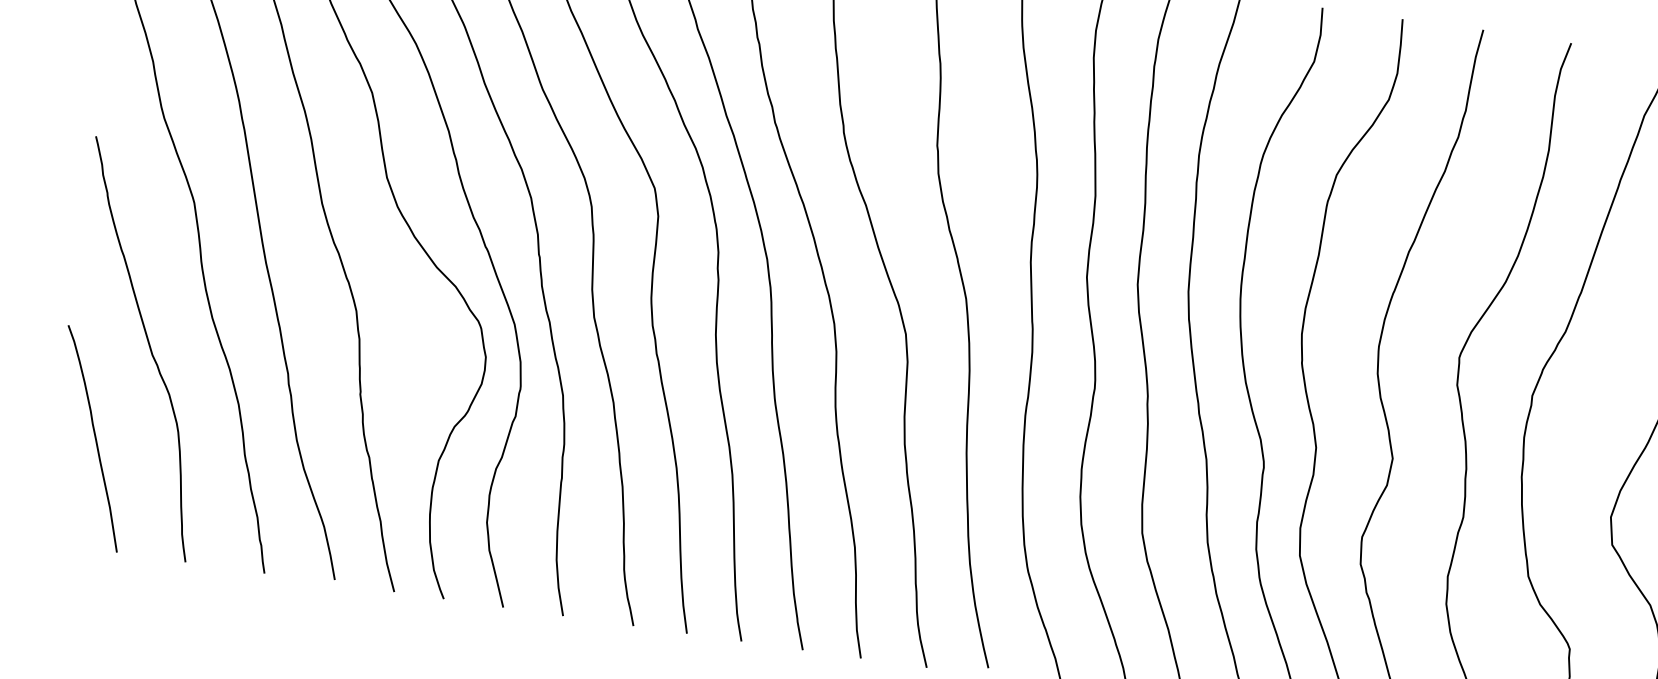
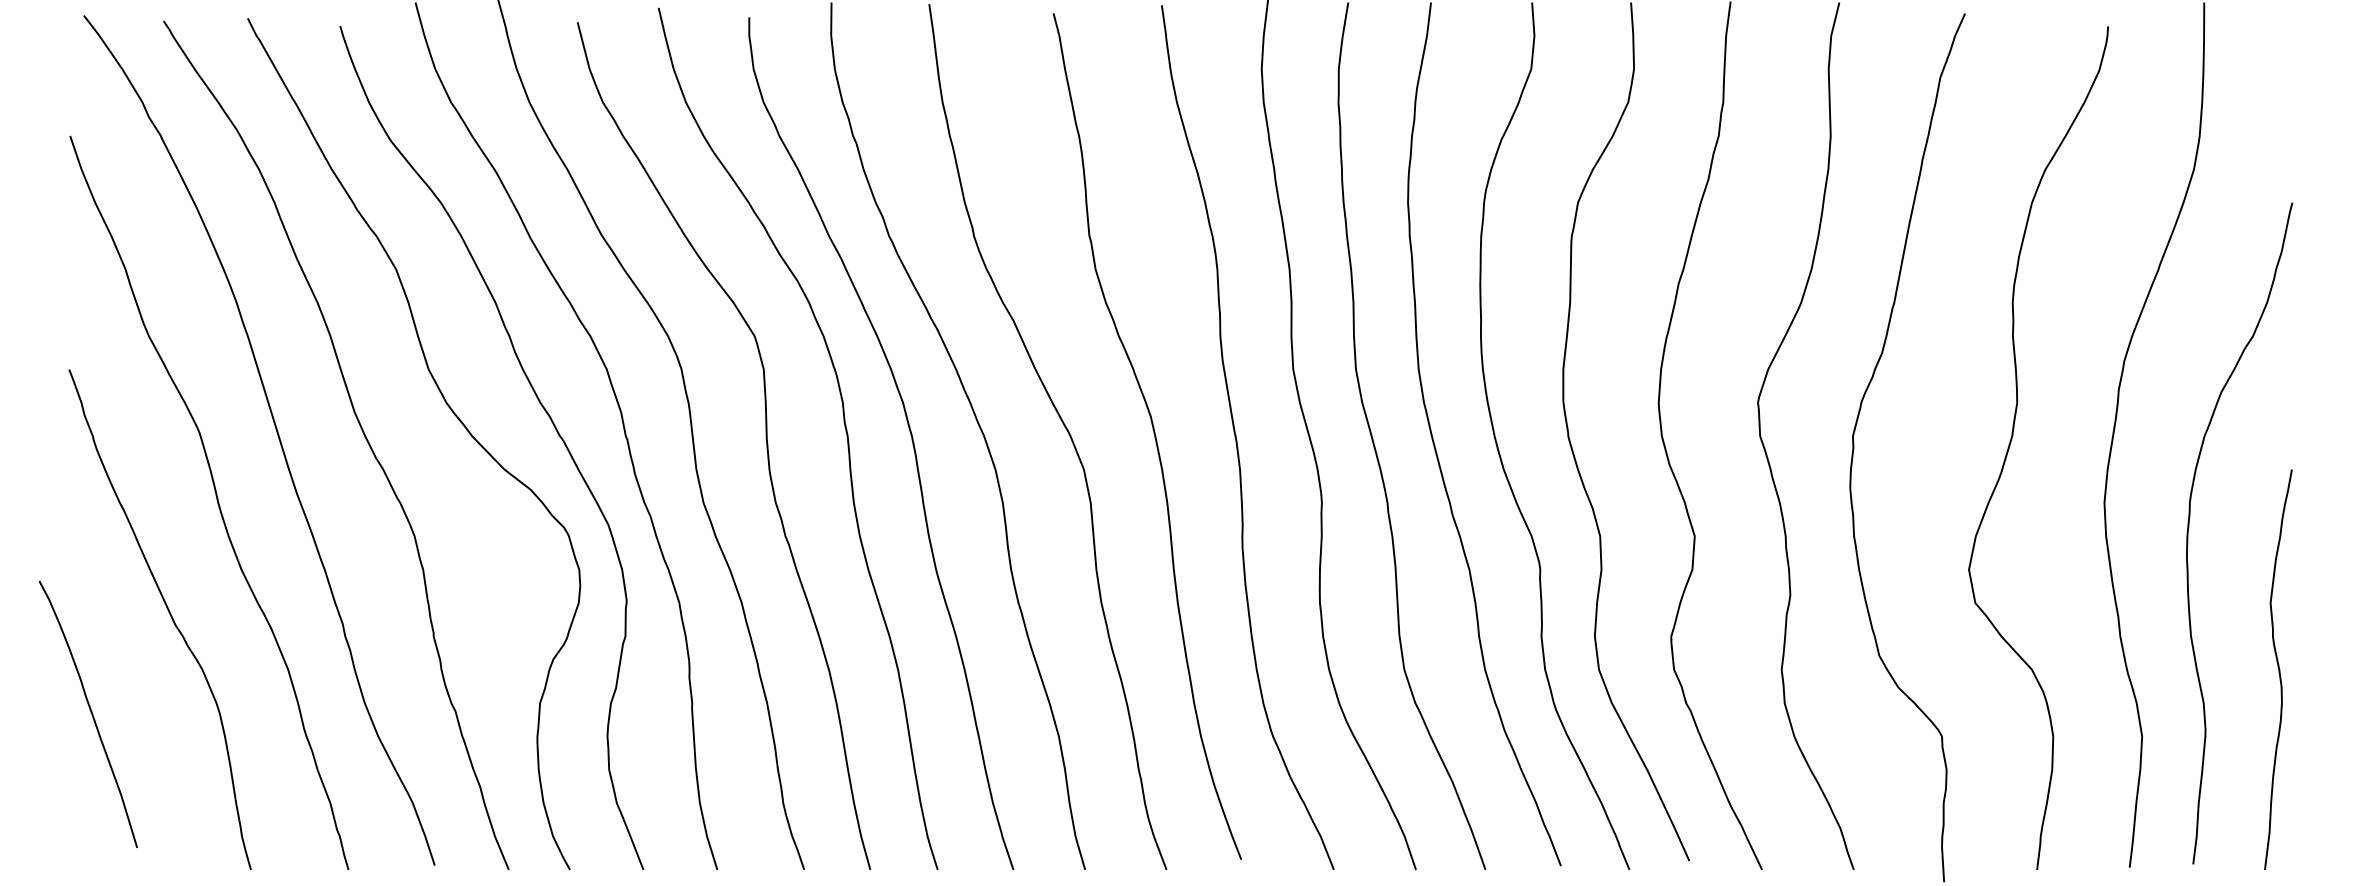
curve: (94, 437) -> (90, 712), moved

